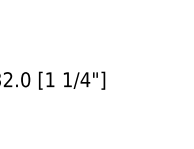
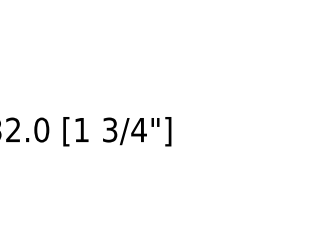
text: (67, 79) -> (109, 129), 1/4"] -> 3/4"]

